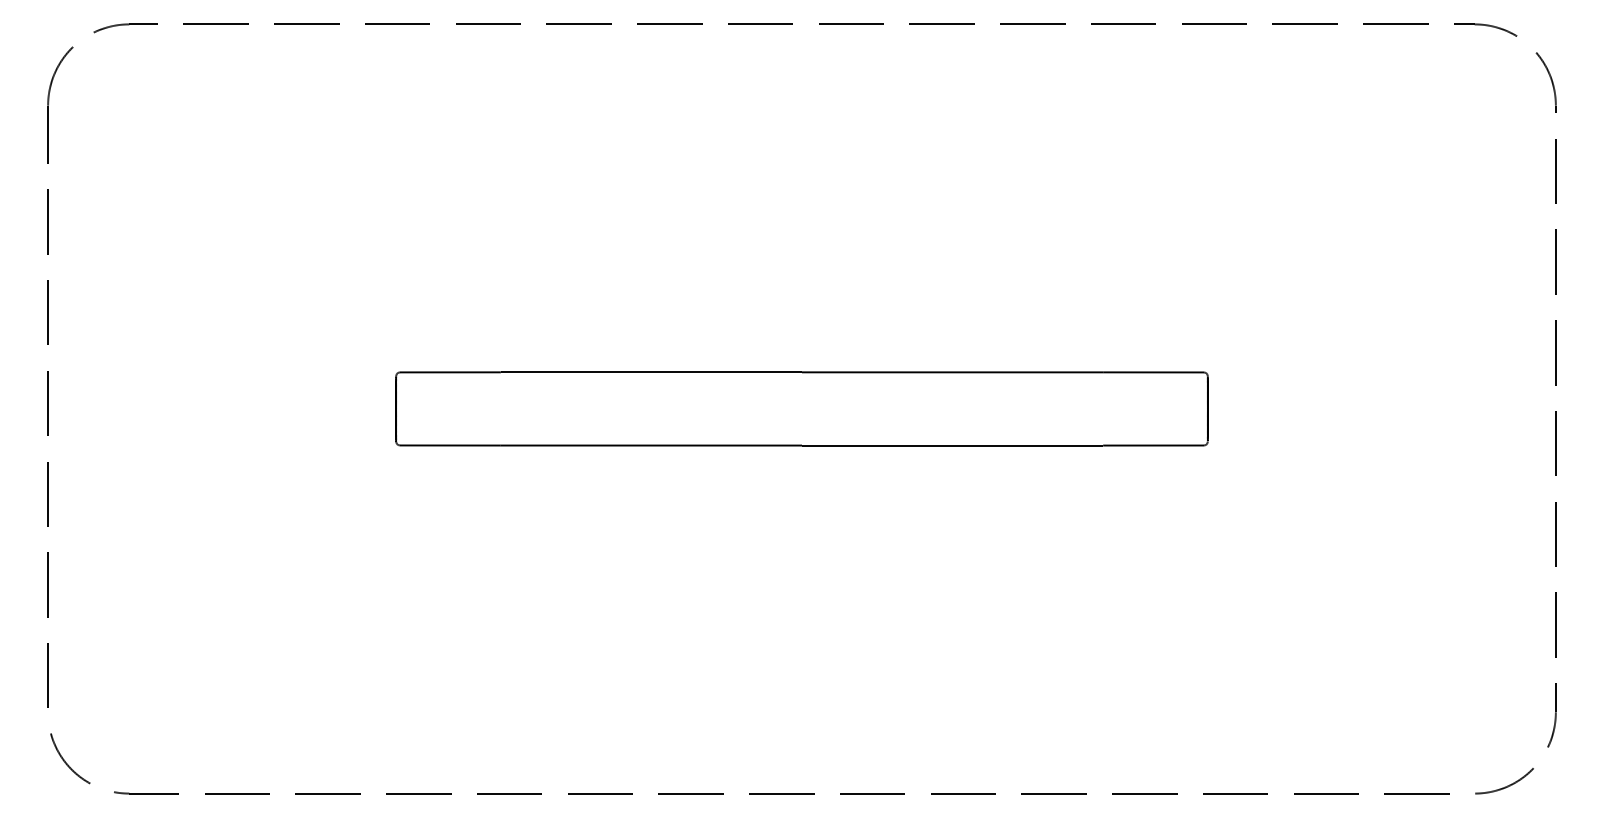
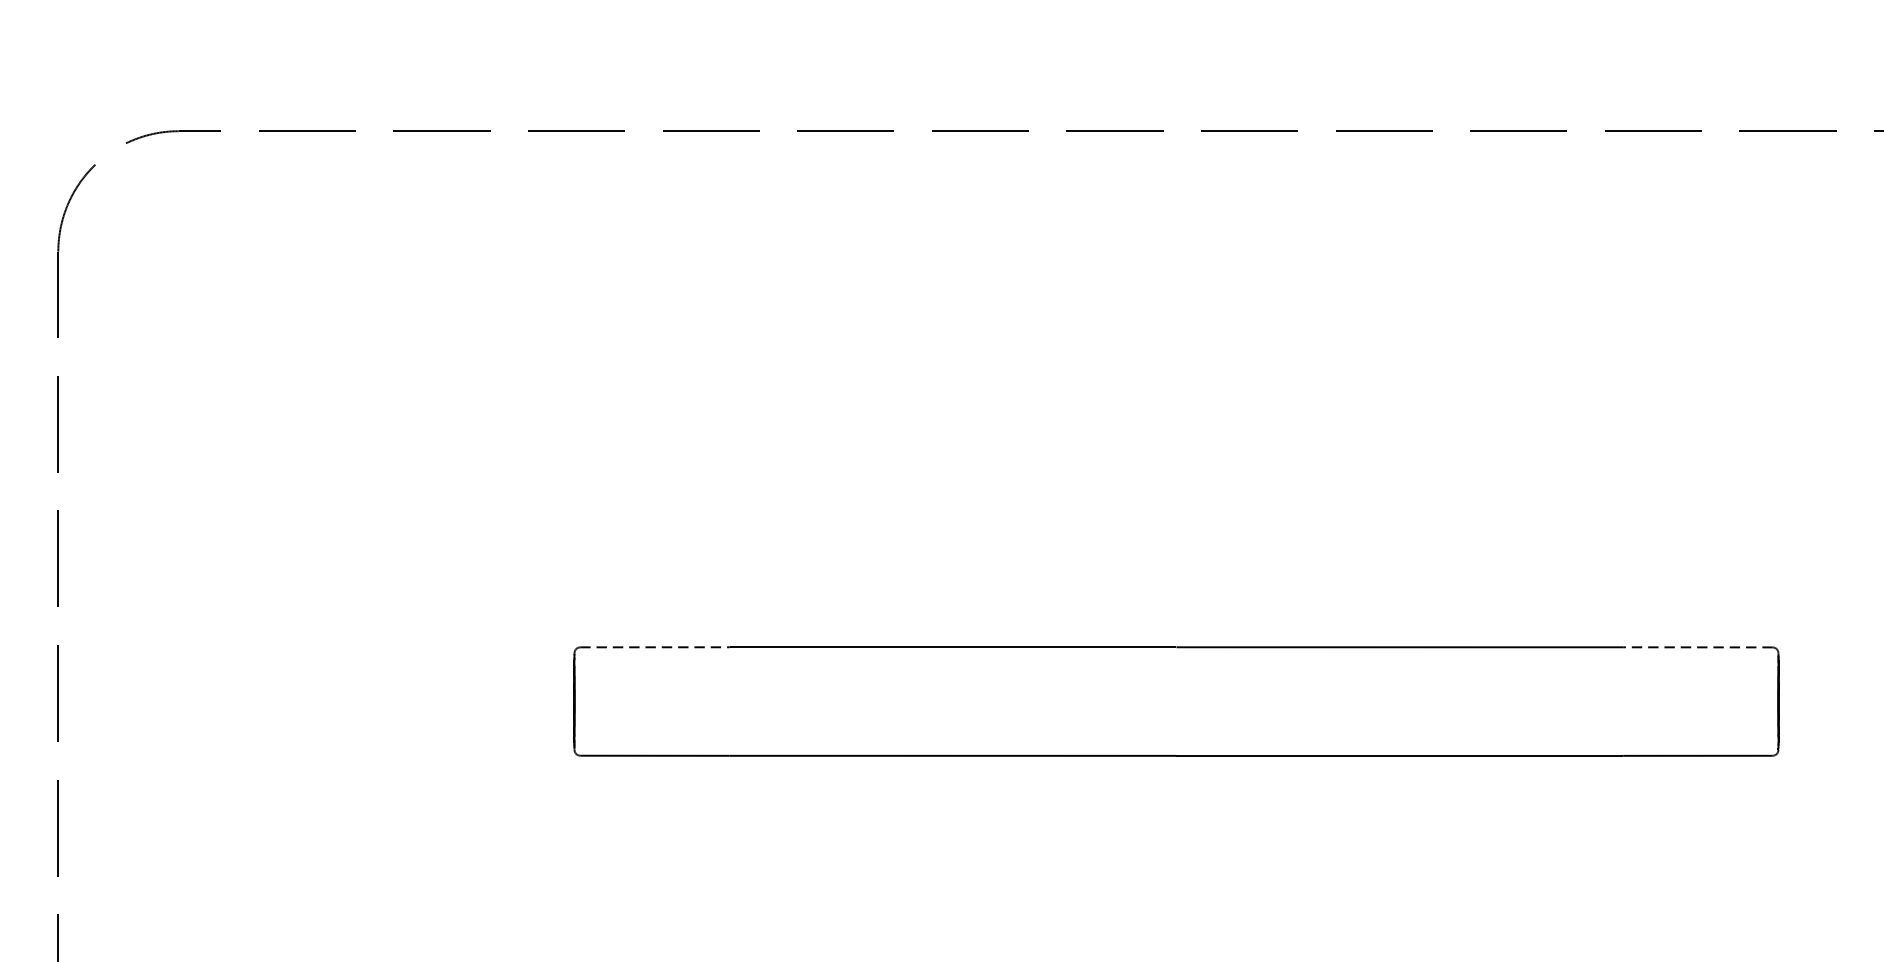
line: (450, 372) -> (655, 647), solid -> dashed
line: (1153, 372) -> (1697, 647), solid -> dashed

